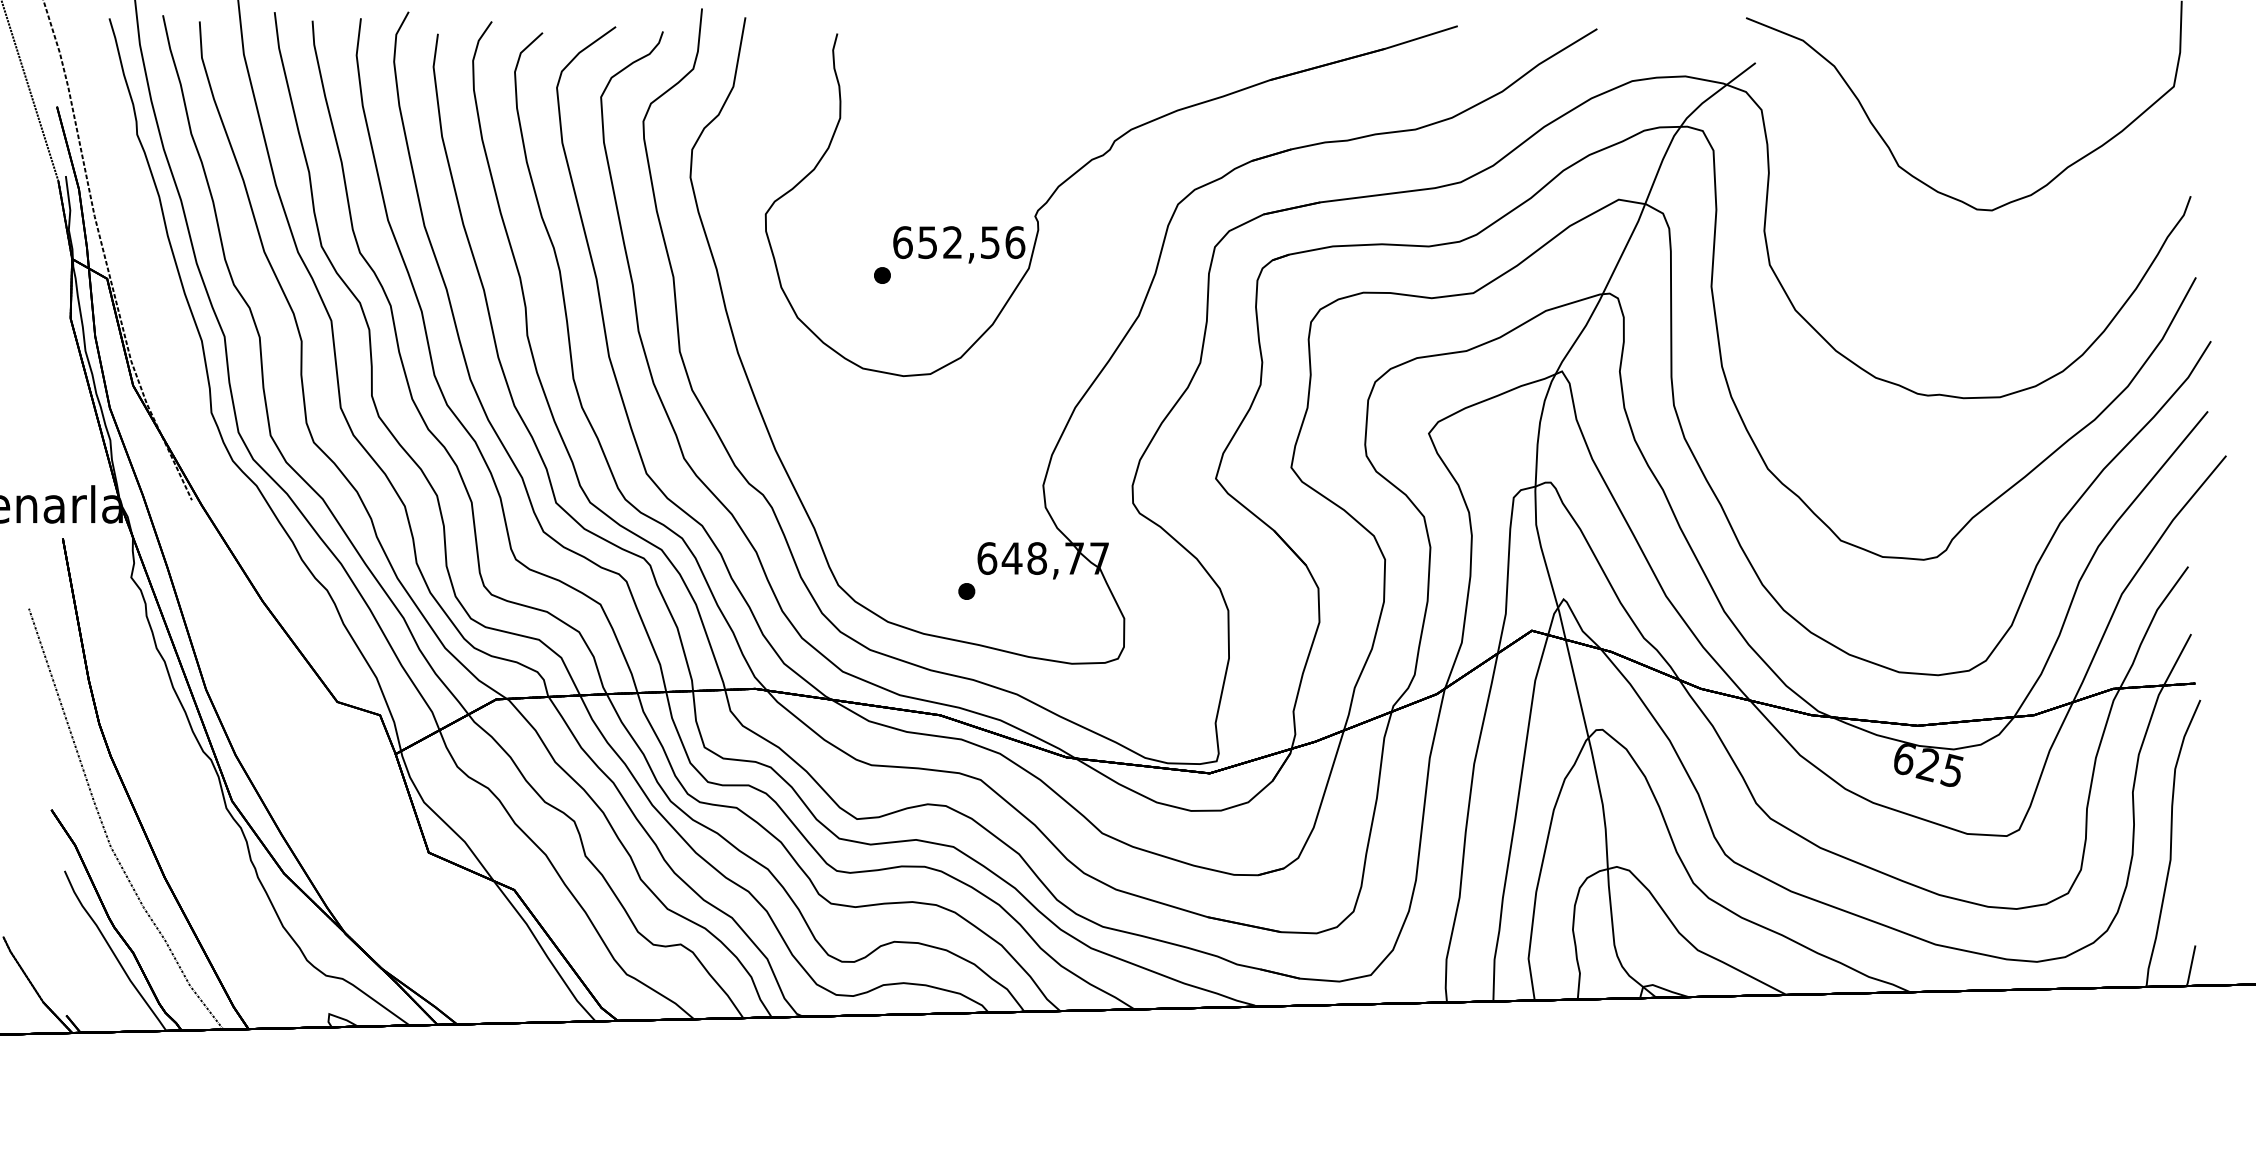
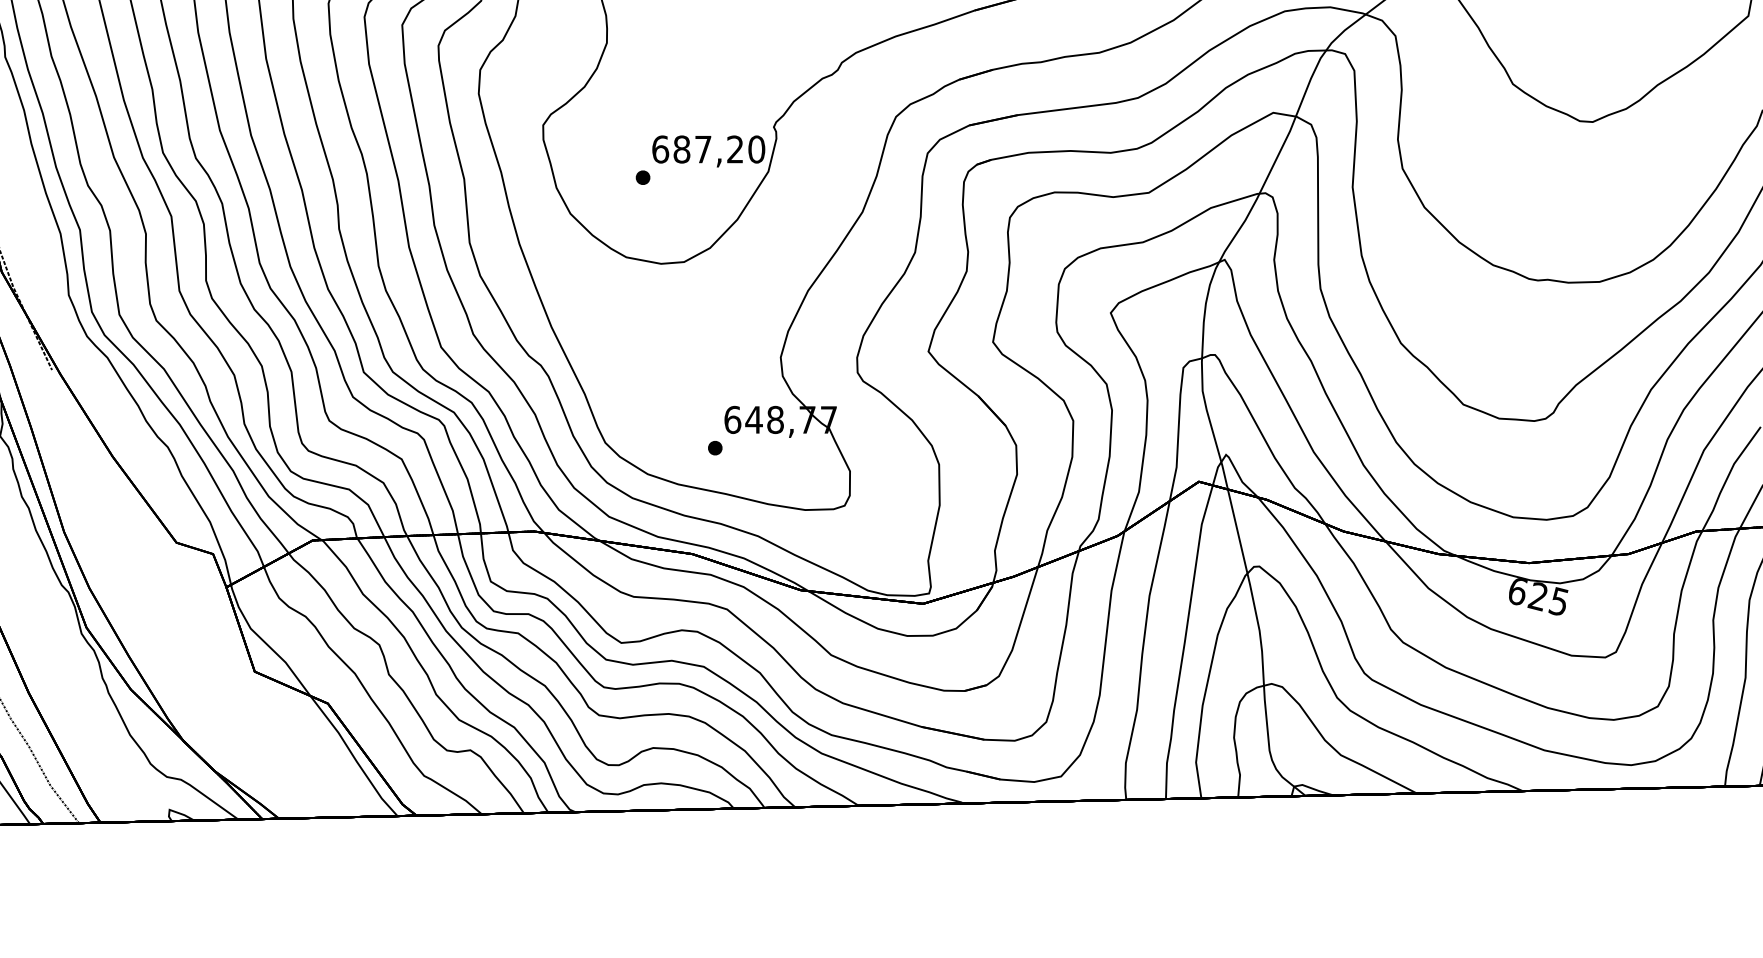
text: (971, 242) -> (719, 149), 652,56 -> 687,20

